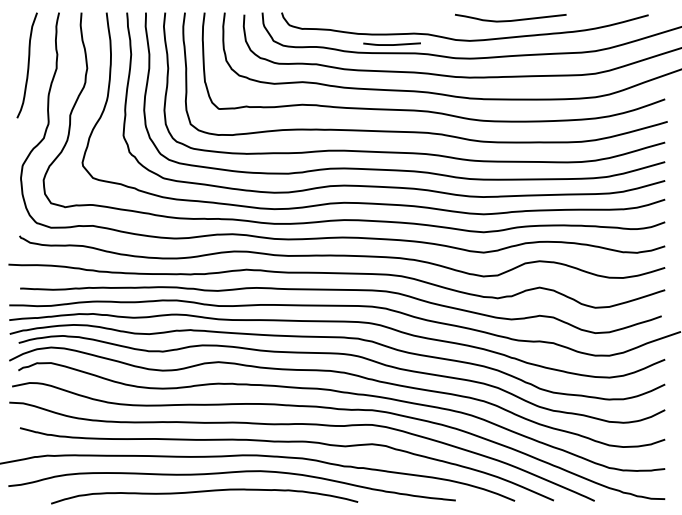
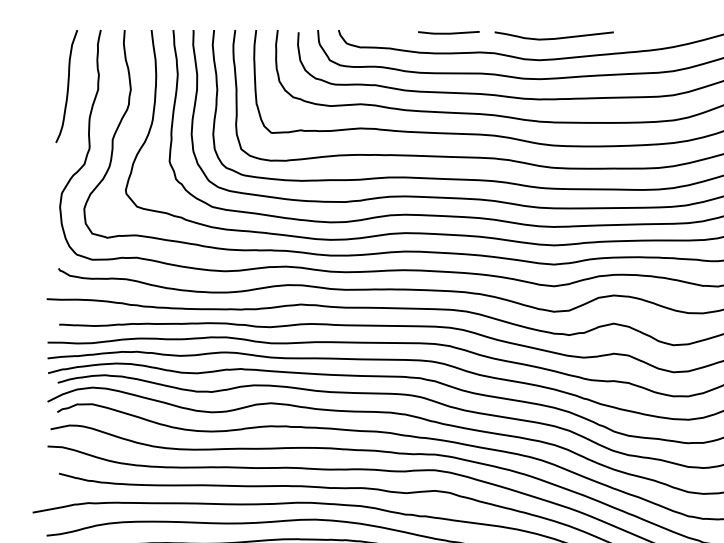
curve: (512, 19) -> (556, 37), moved
line: (391, 44) -> (448, 33), moved

